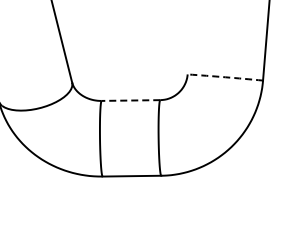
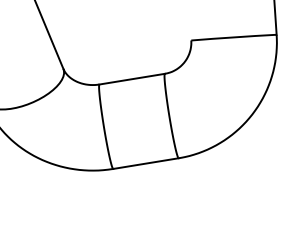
arc: (225, 77) -> (234, 37), dashed -> solid
line: (130, 100) -> (131, 79), dashed -> solid

